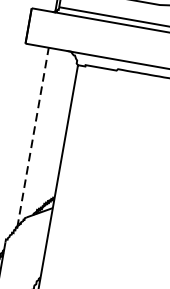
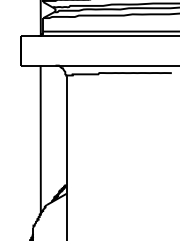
line: (32, 138) -> (40, 140), dashed -> solid

